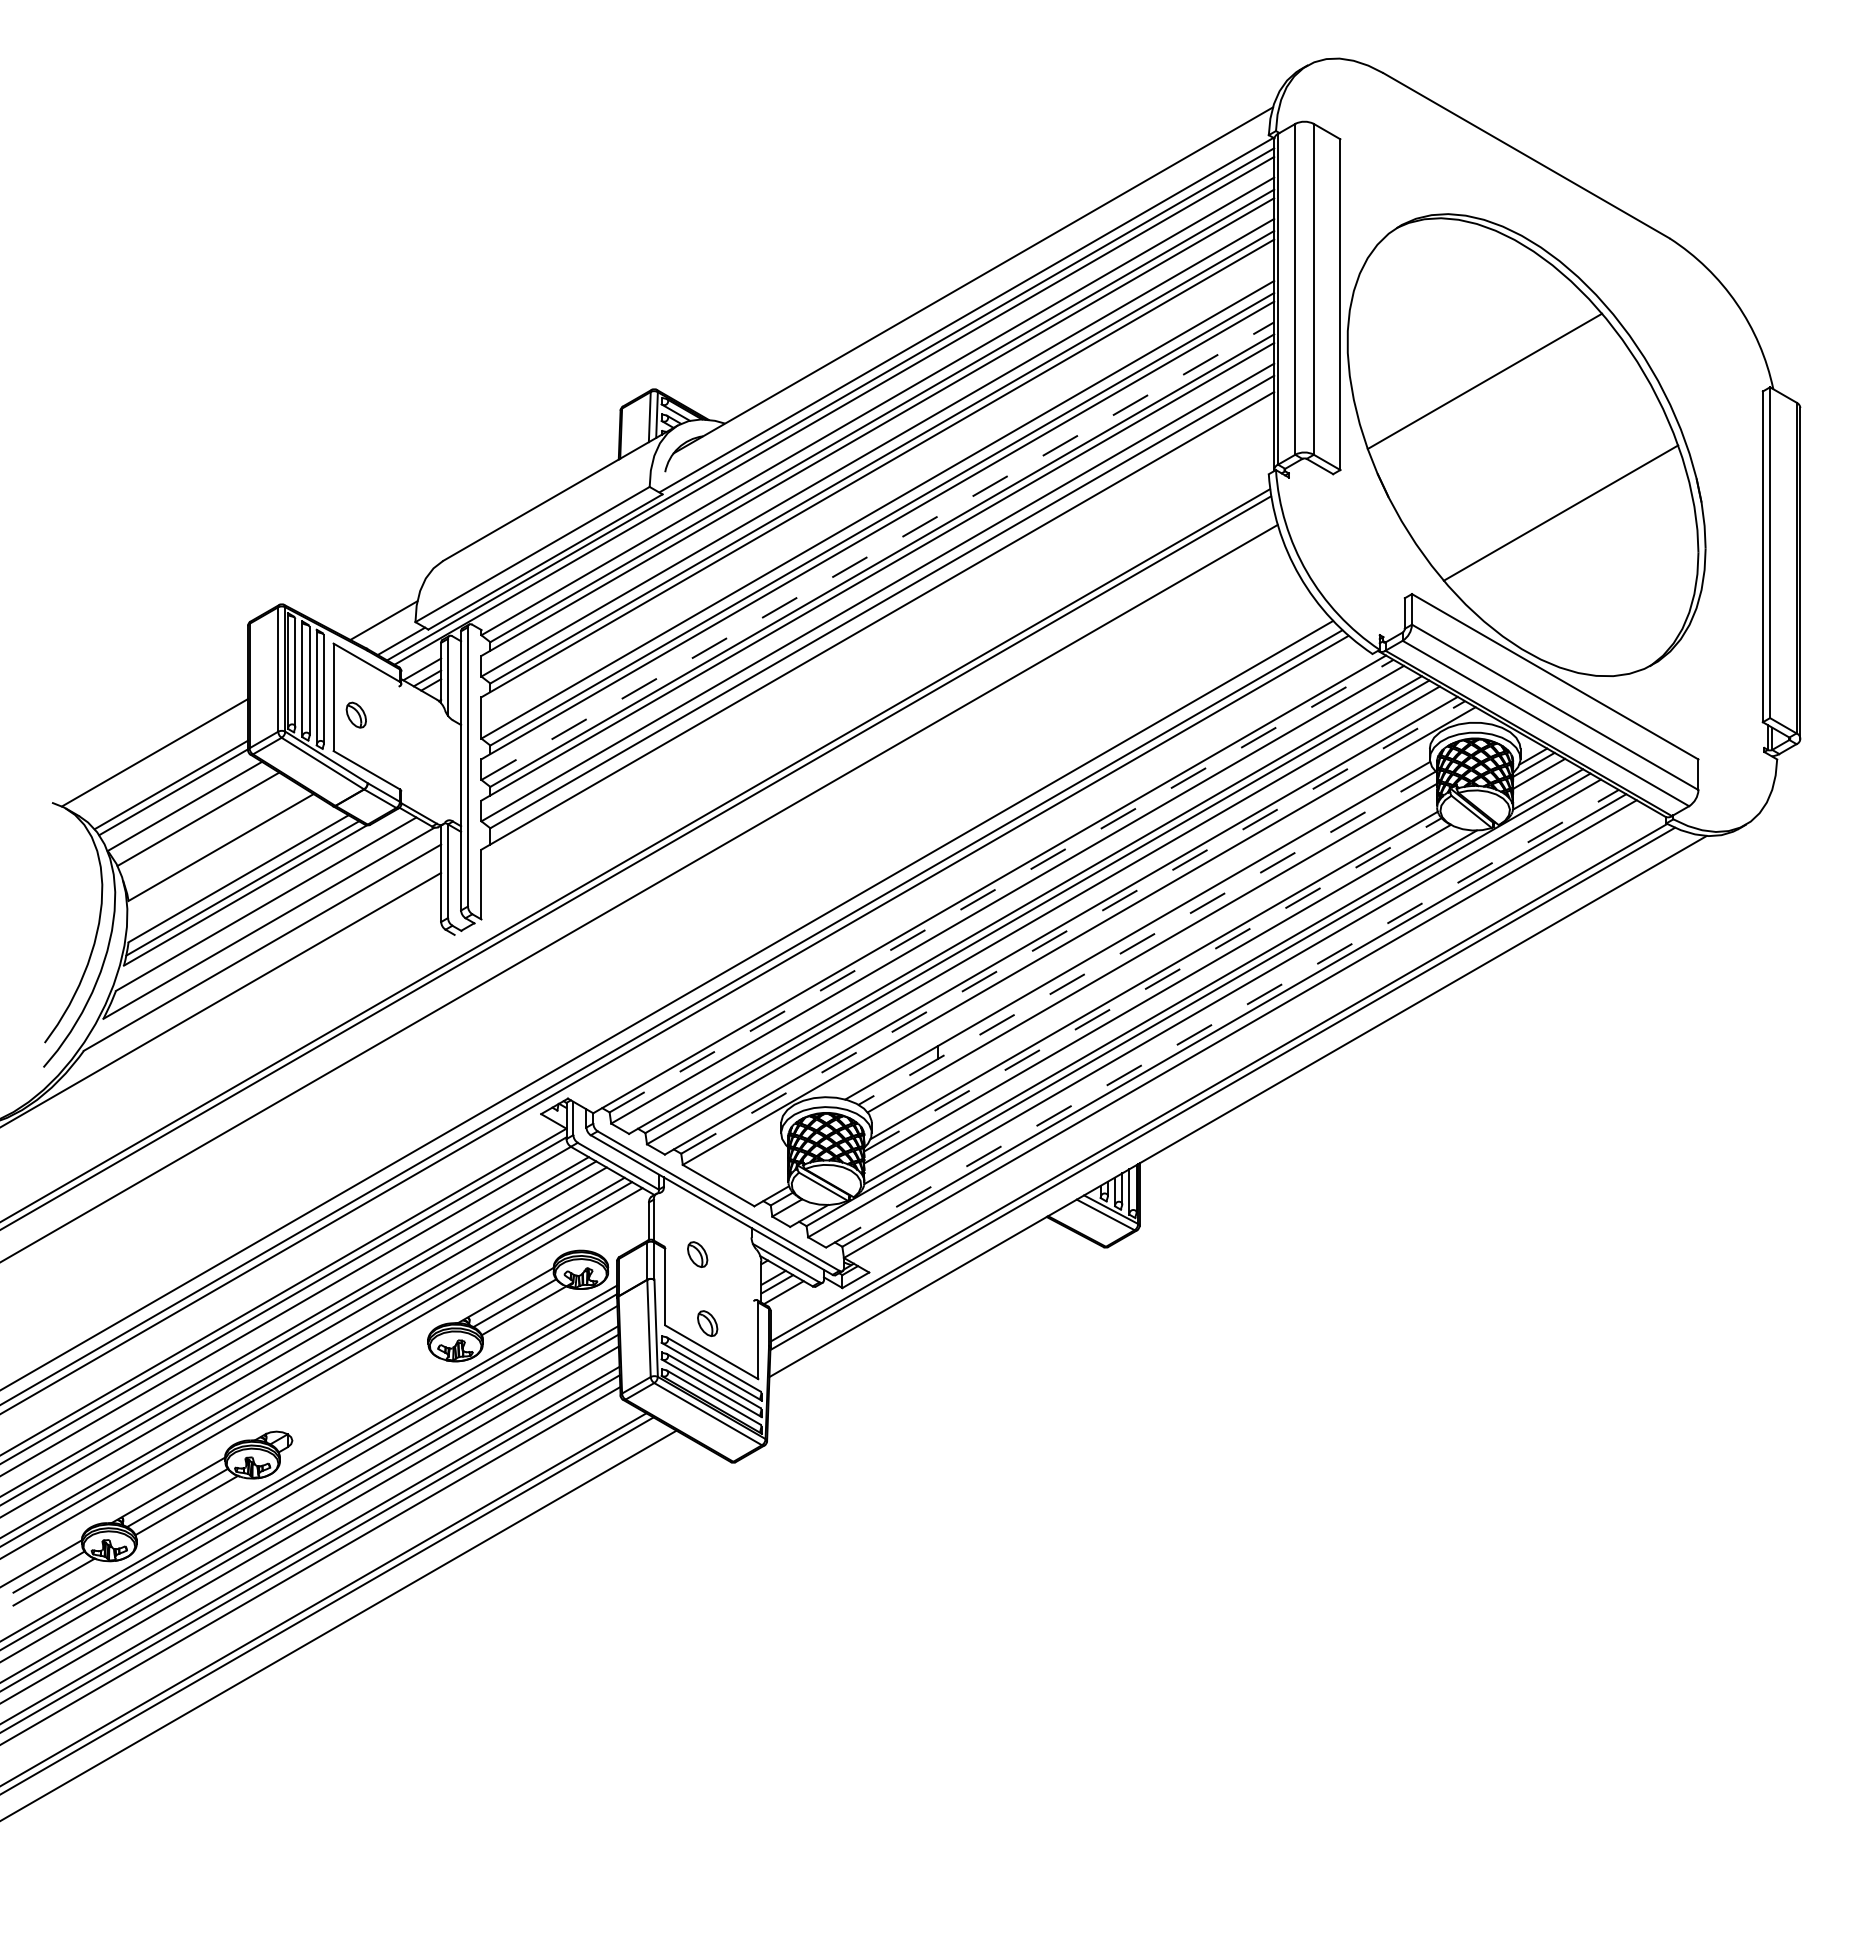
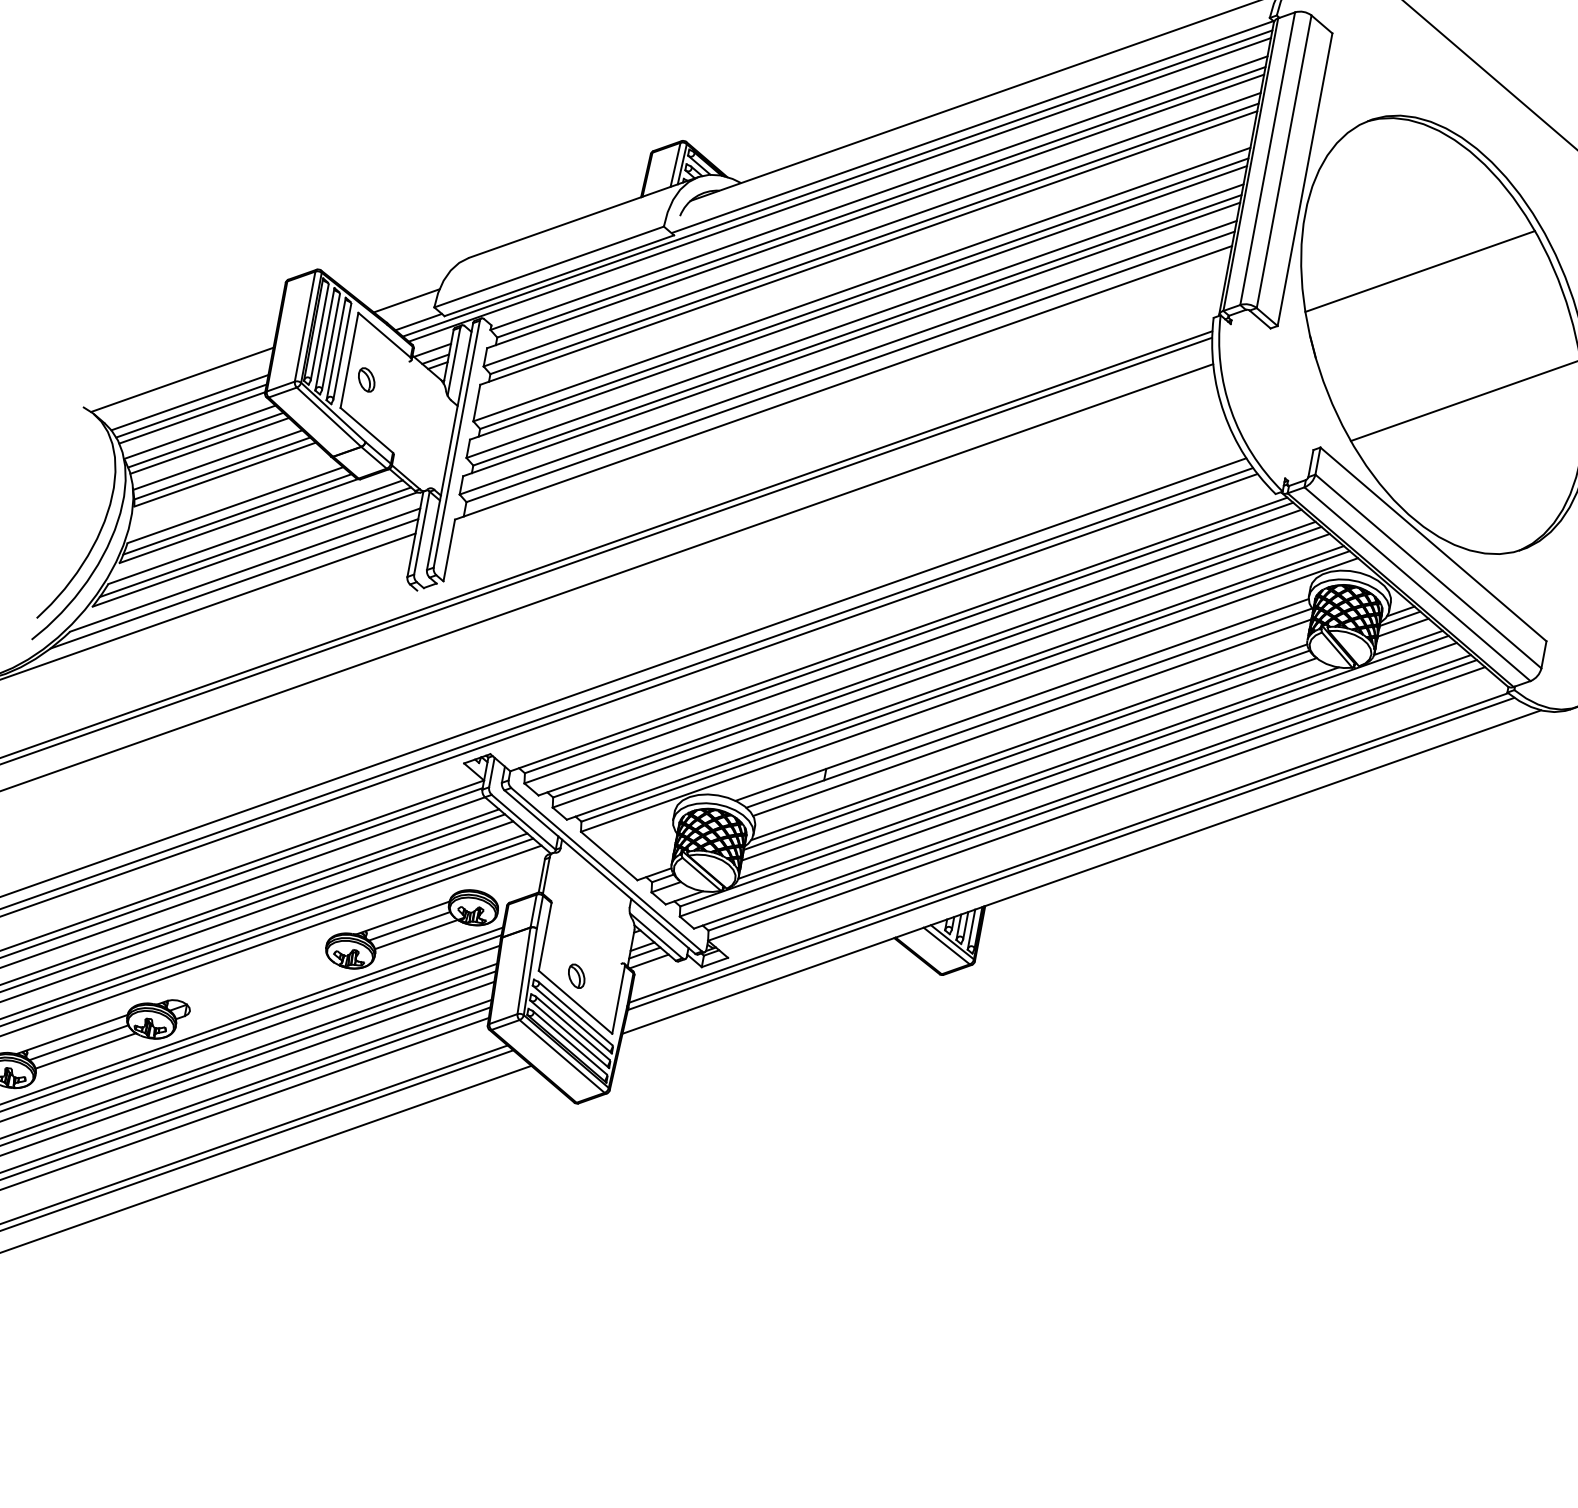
line: (877, 551) -> (854, 321), dashed -> solid
line: (167, 775) -> (189, 402), added
line: (192, 813) -> (205, 439), added
line: (210, 832) -> (218, 459), added
line: (216, 841) -> (222, 468), added
line: (1001, 886) -> (908, 638), dashed -> solid
line: (267, 914) -> (255, 541), added
line: (1073, 927) -> (965, 686), dashed -> solid
line: (1146, 938) -> (1028, 708), dashed -> solid
line: (253, 964) -> (234, 583), added
line: (1153, 984) -> (1027, 750), dashed -> solid
line: (1222, 1018) -> (1082, 791), dashed -> solid
part: (697, 1254) -> (579, 913), removed

